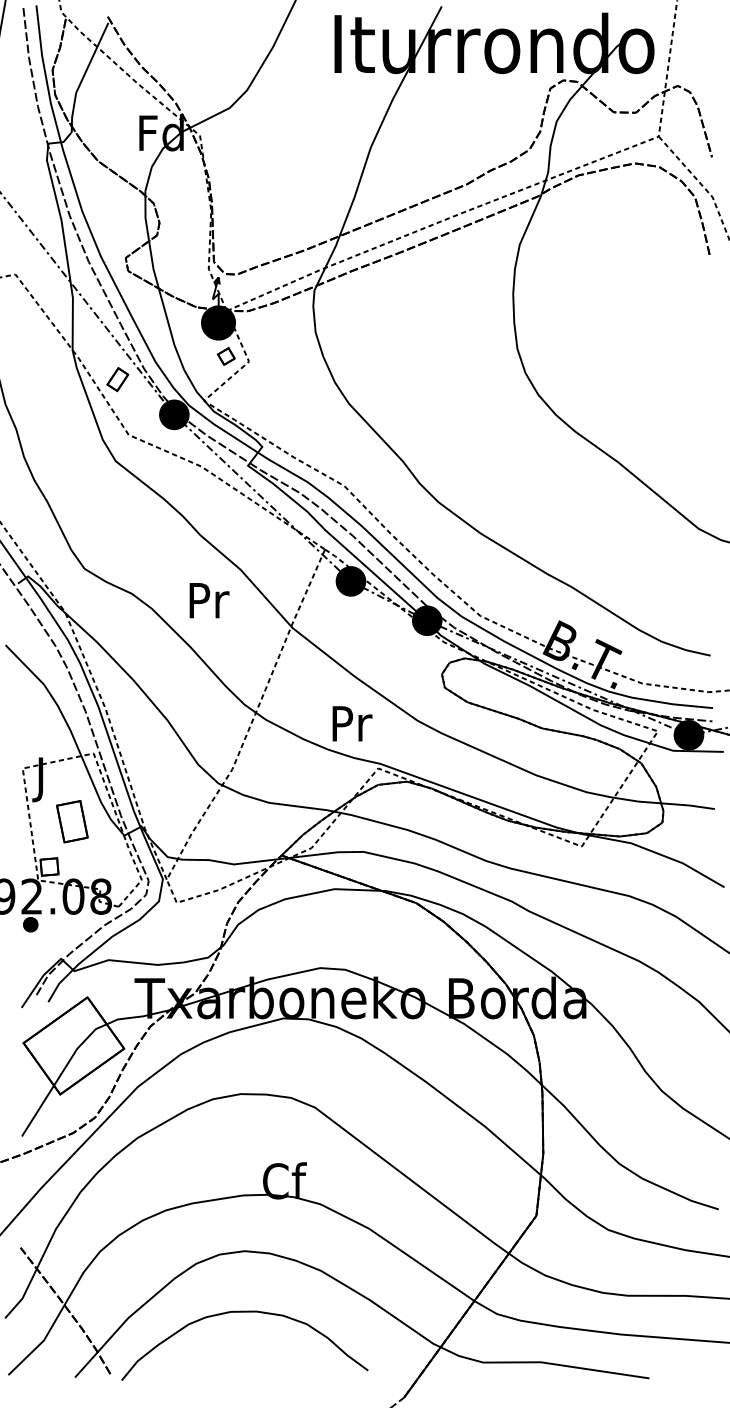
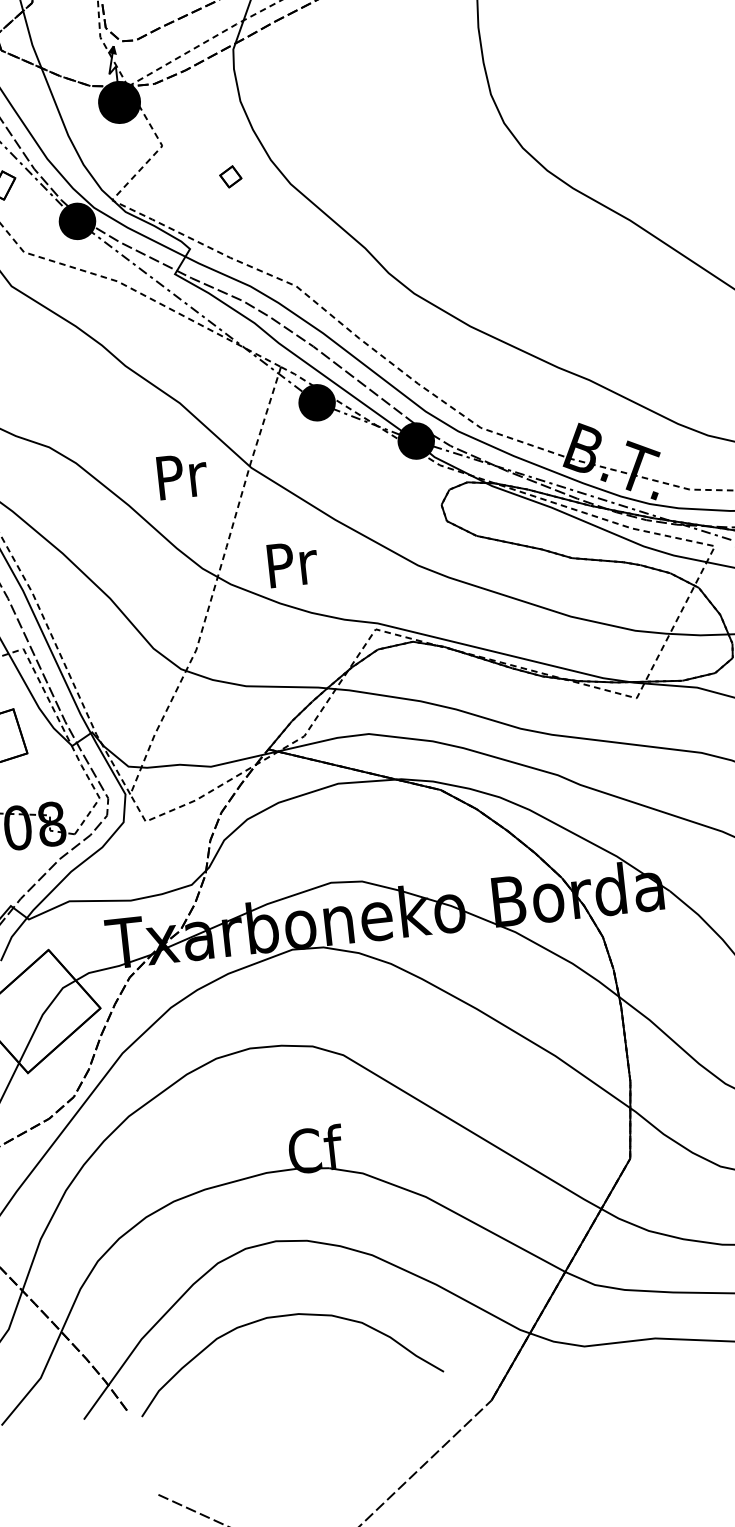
part: (225, 356) -> (229, 177), moved
text: (209, 600) -> (182, 476), moved
text: (352, 723) -> (292, 563), moved

